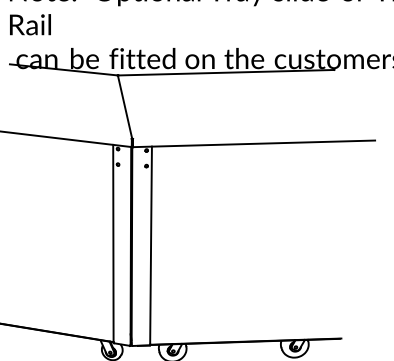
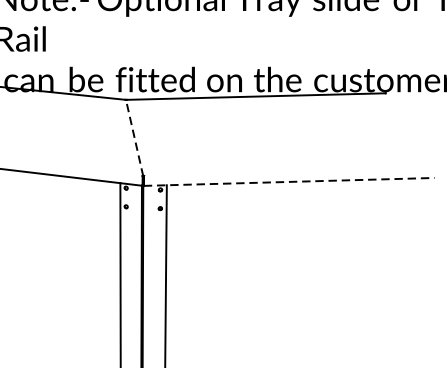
line: (125, 107) -> (135, 138), solid -> dashed
line: (254, 143) -> (289, 181), solid -> dashed

